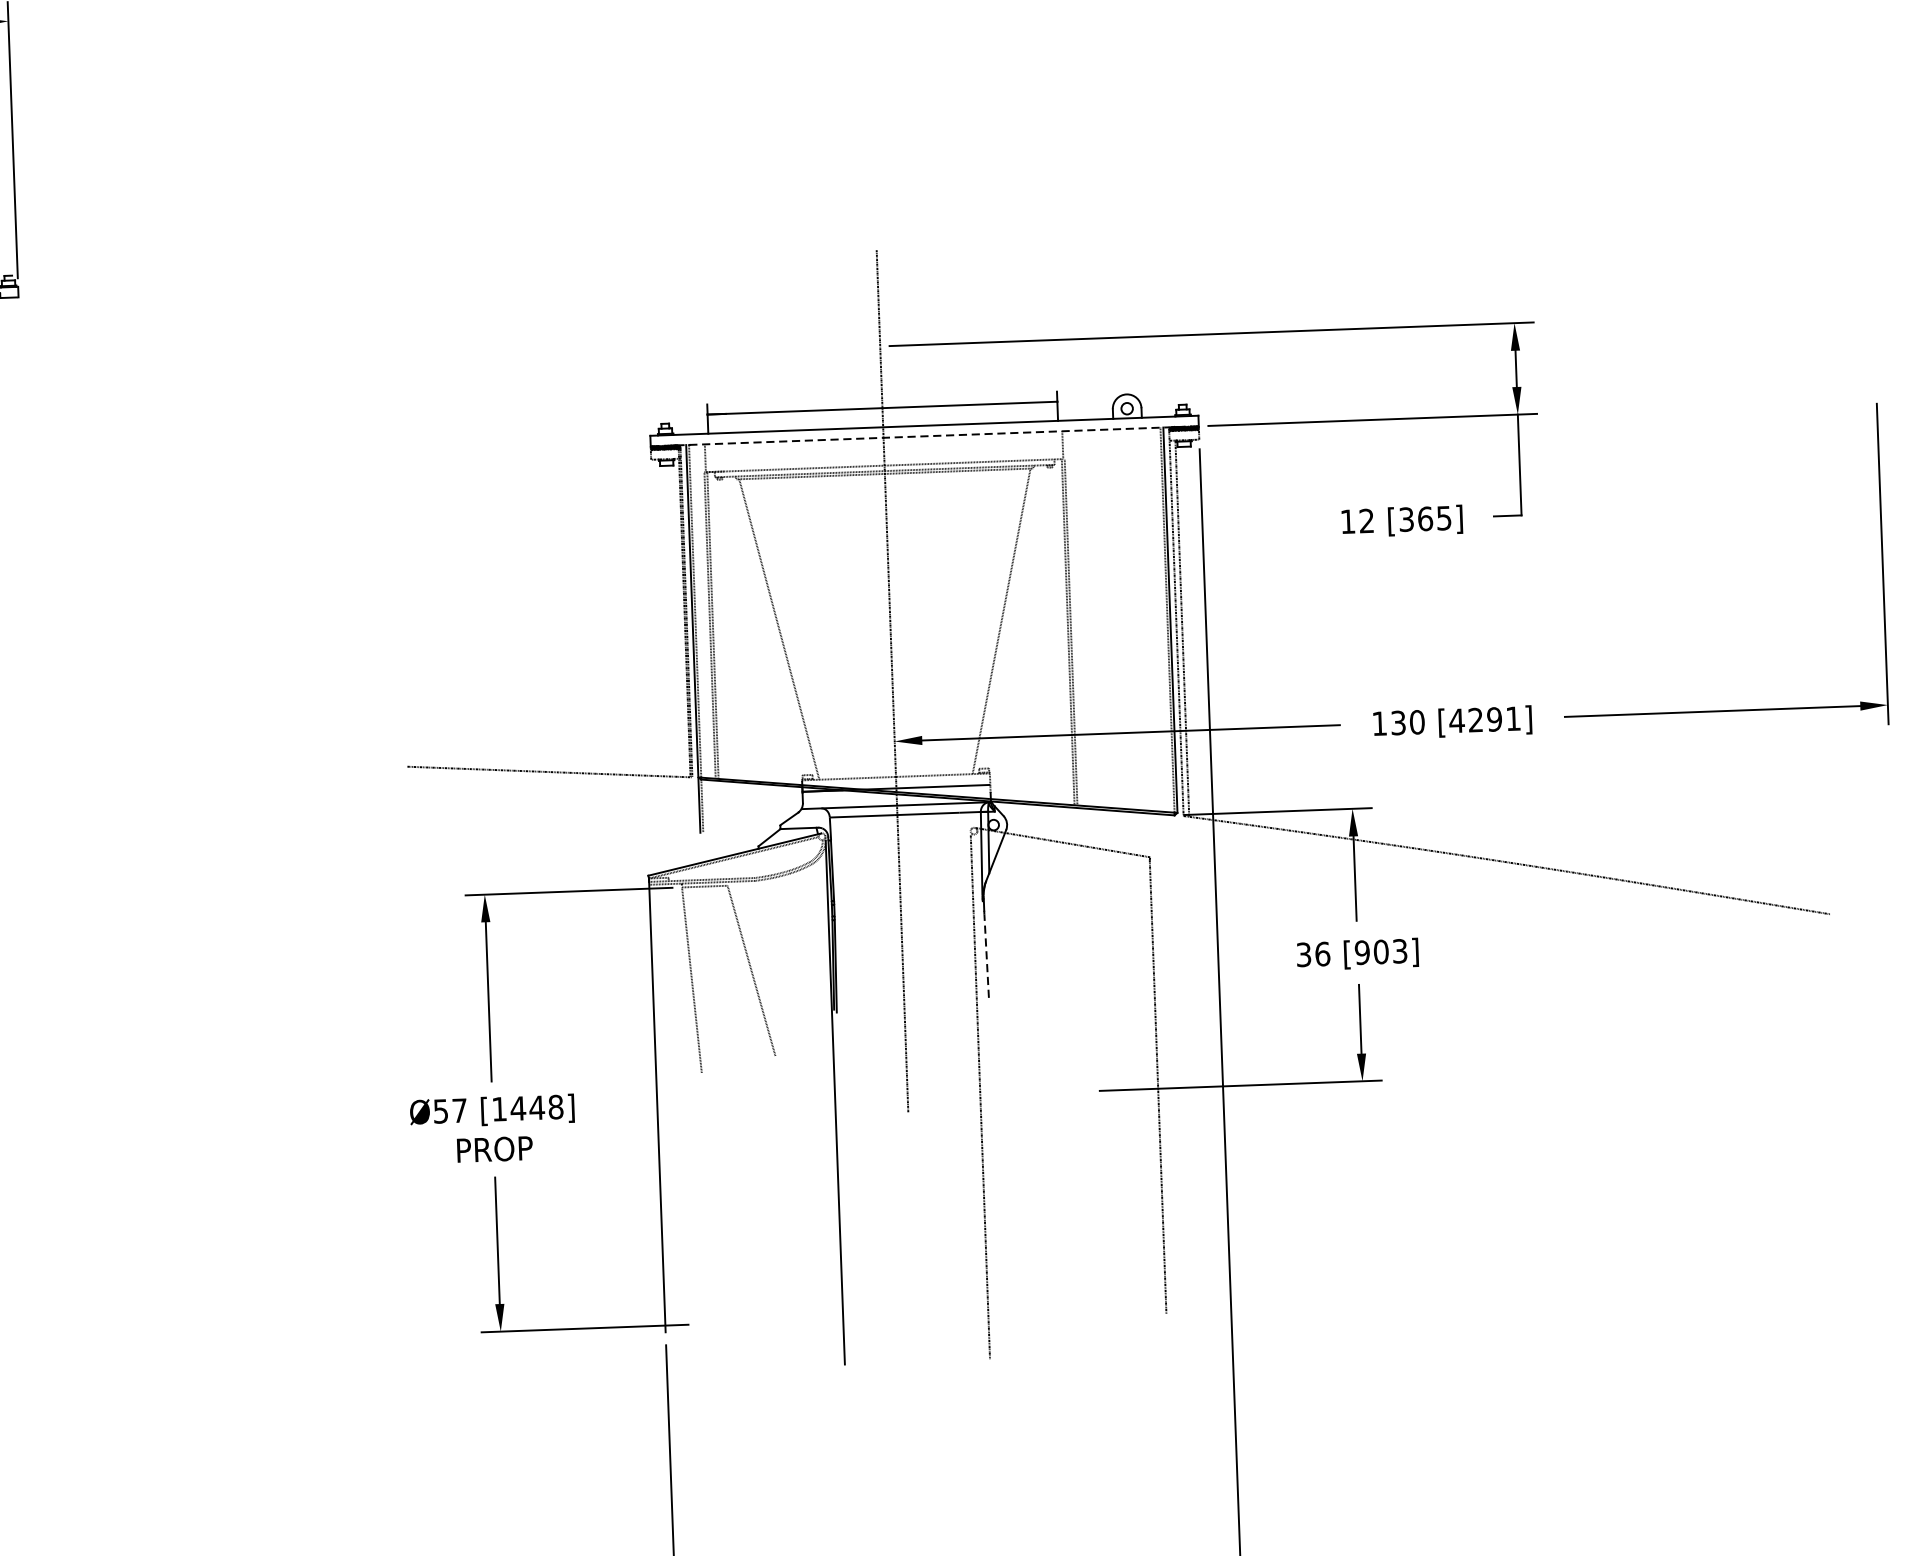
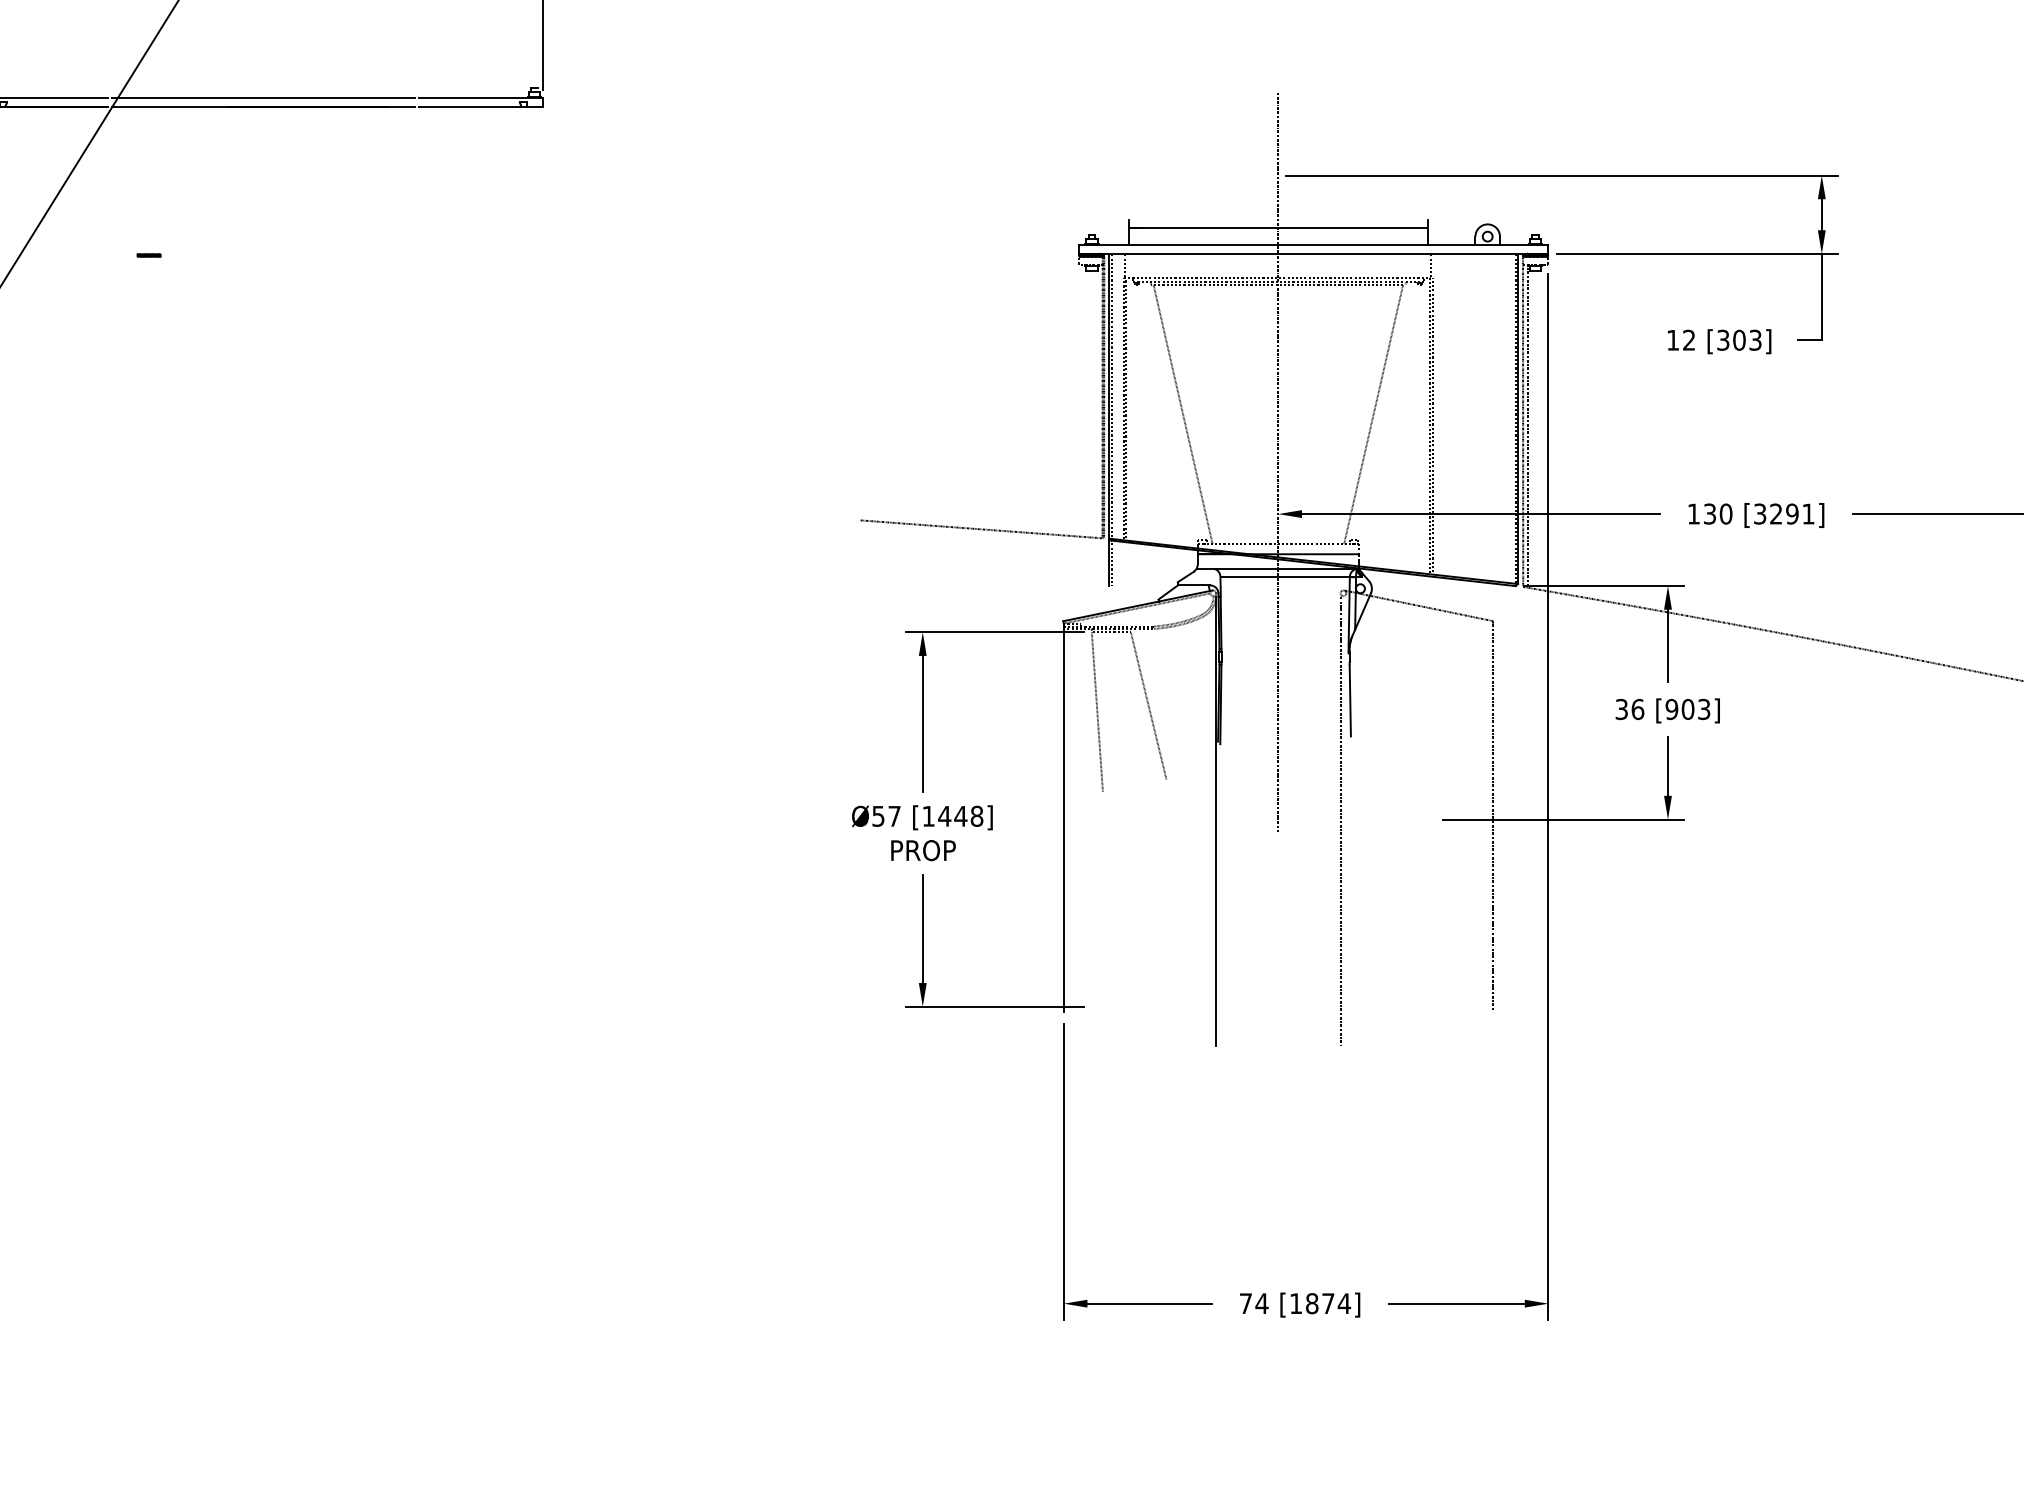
line: (924, 435) -> (1313, 253), dashed -> solid
text: (1434, 517) -> (1747, 339), [365] -> [303]
text: (1456, 720) -> (1759, 513), [4291] -> [3291]
line: (986, 955) -> (1350, 700), dashed -> solid

